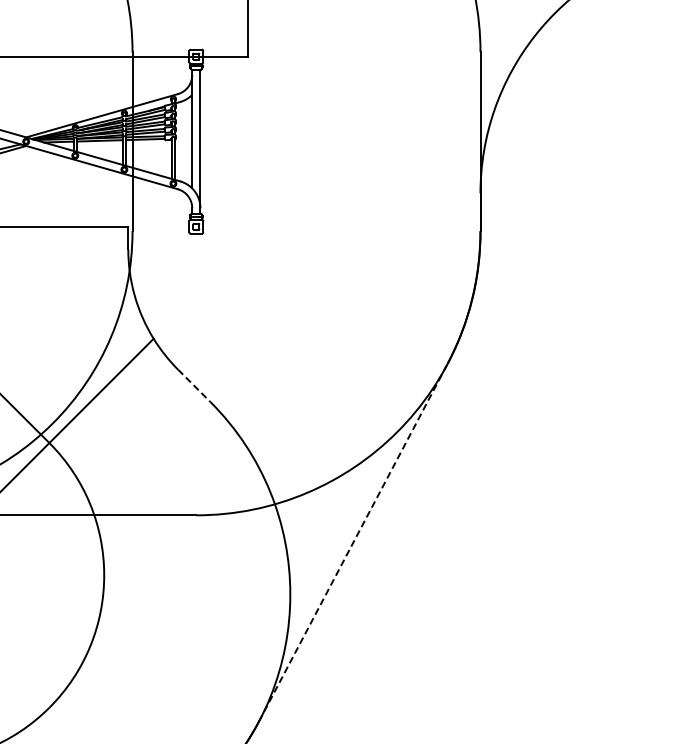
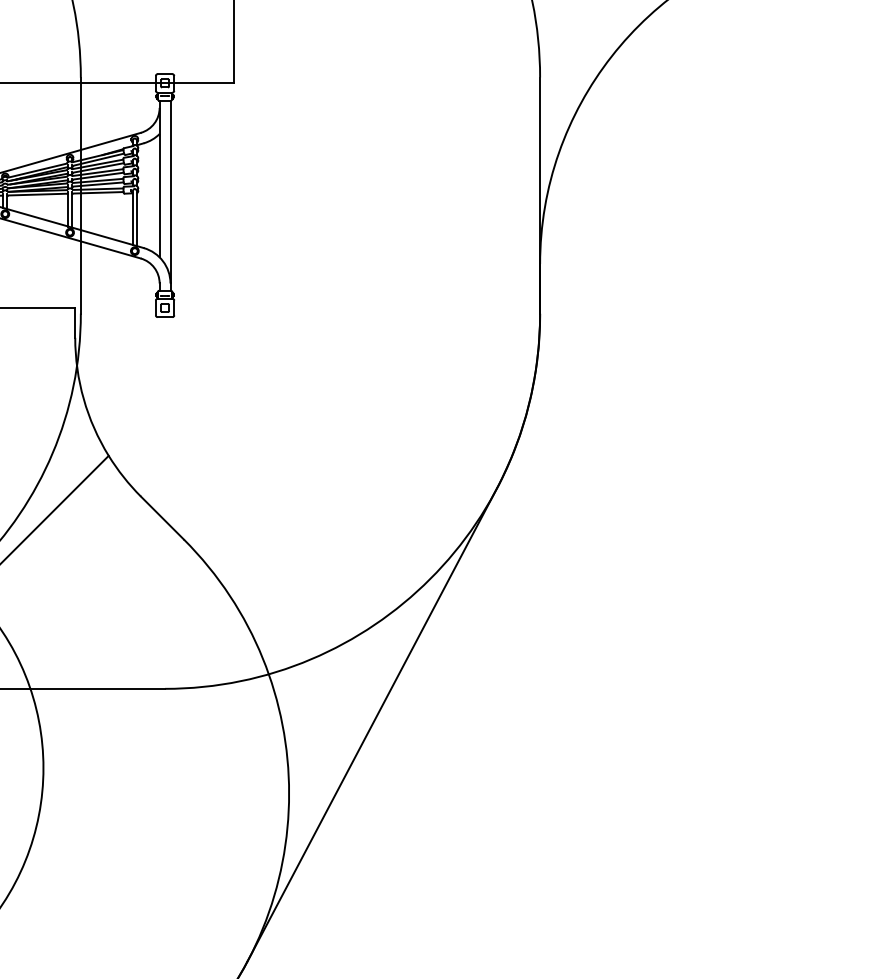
line: (194, 385) -> (162, 517), dashed -> solid
line: (353, 542) -> (372, 724), dashed -> solid

